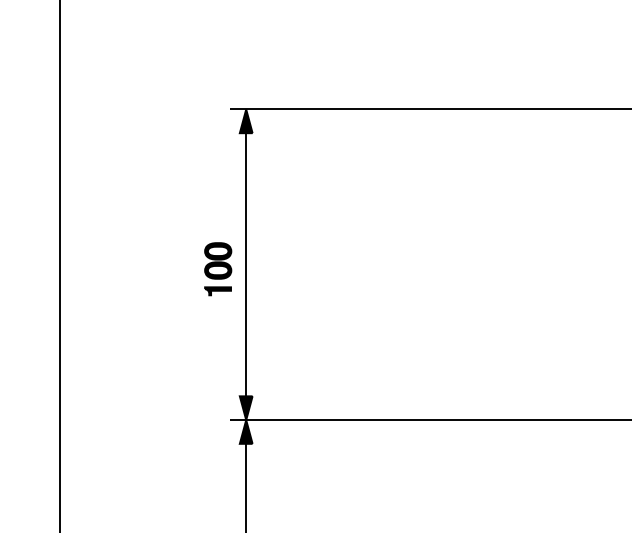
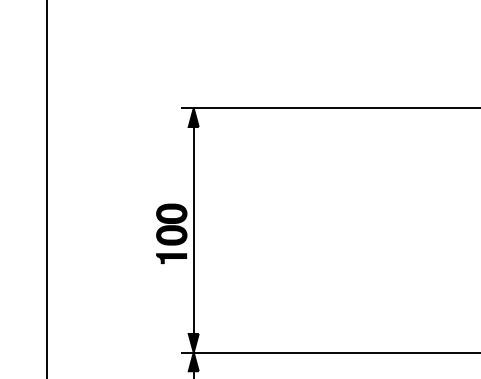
part: (217, 269) -> (171, 234), size x1.43

